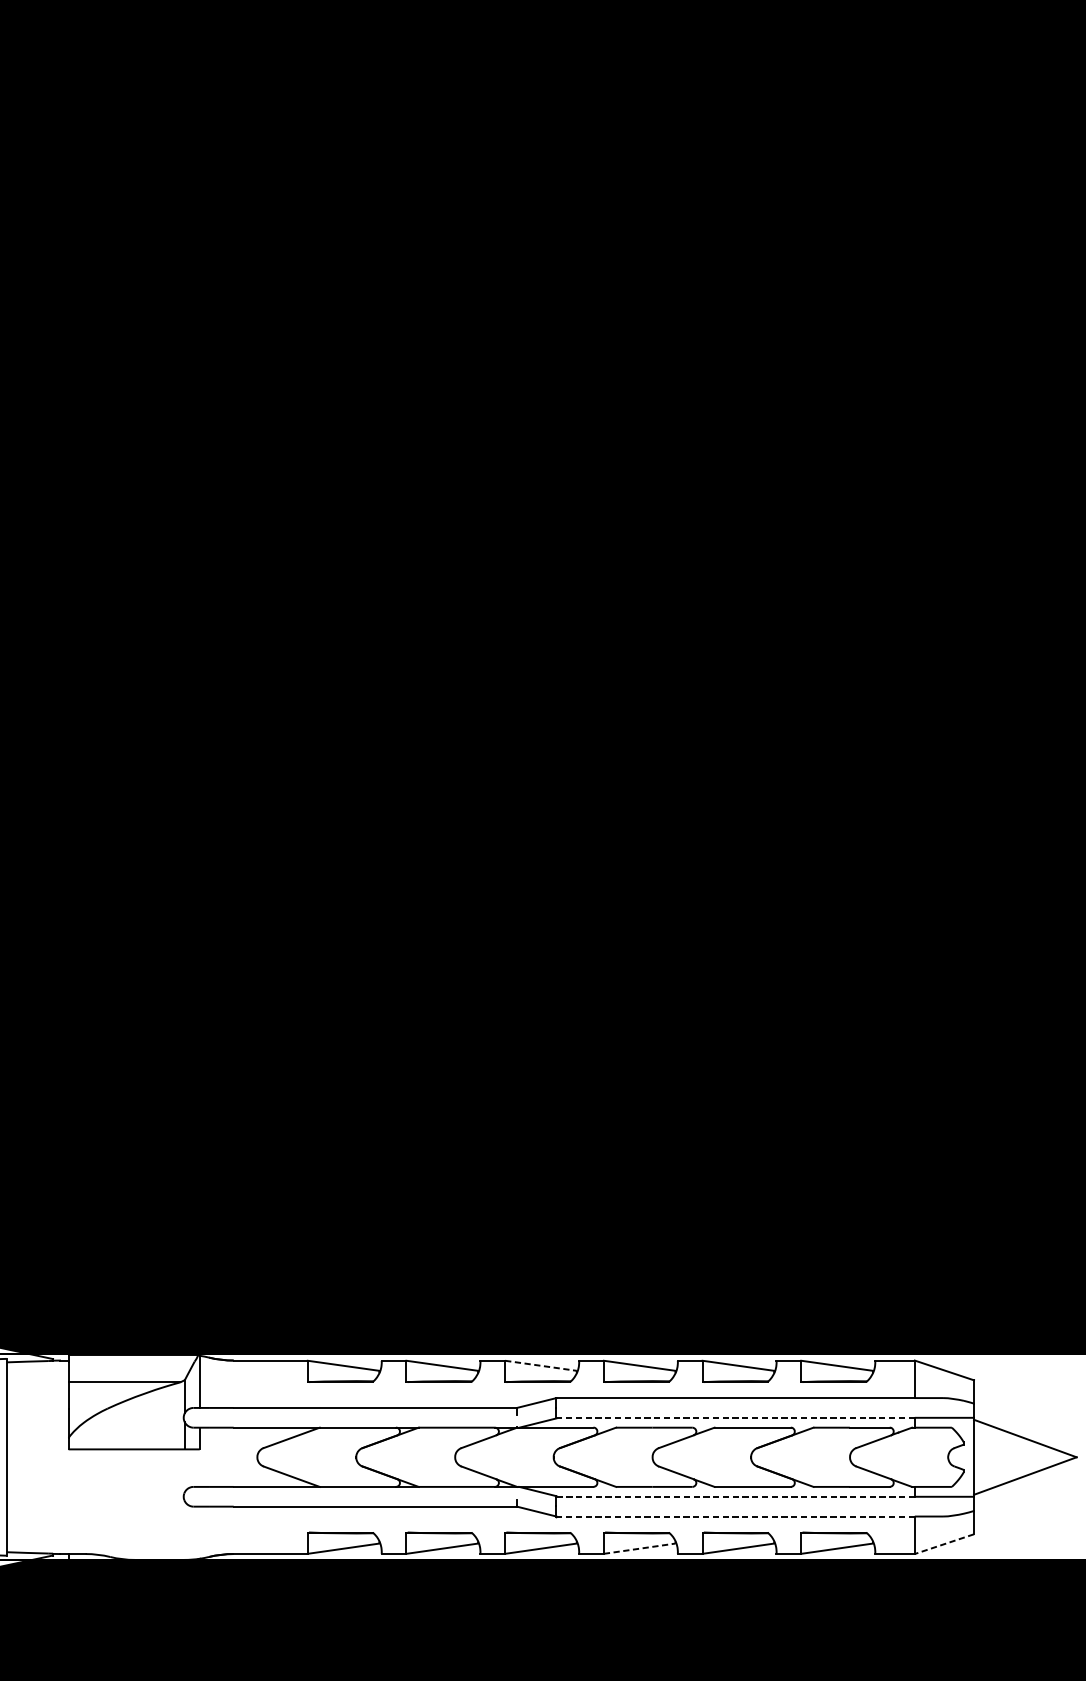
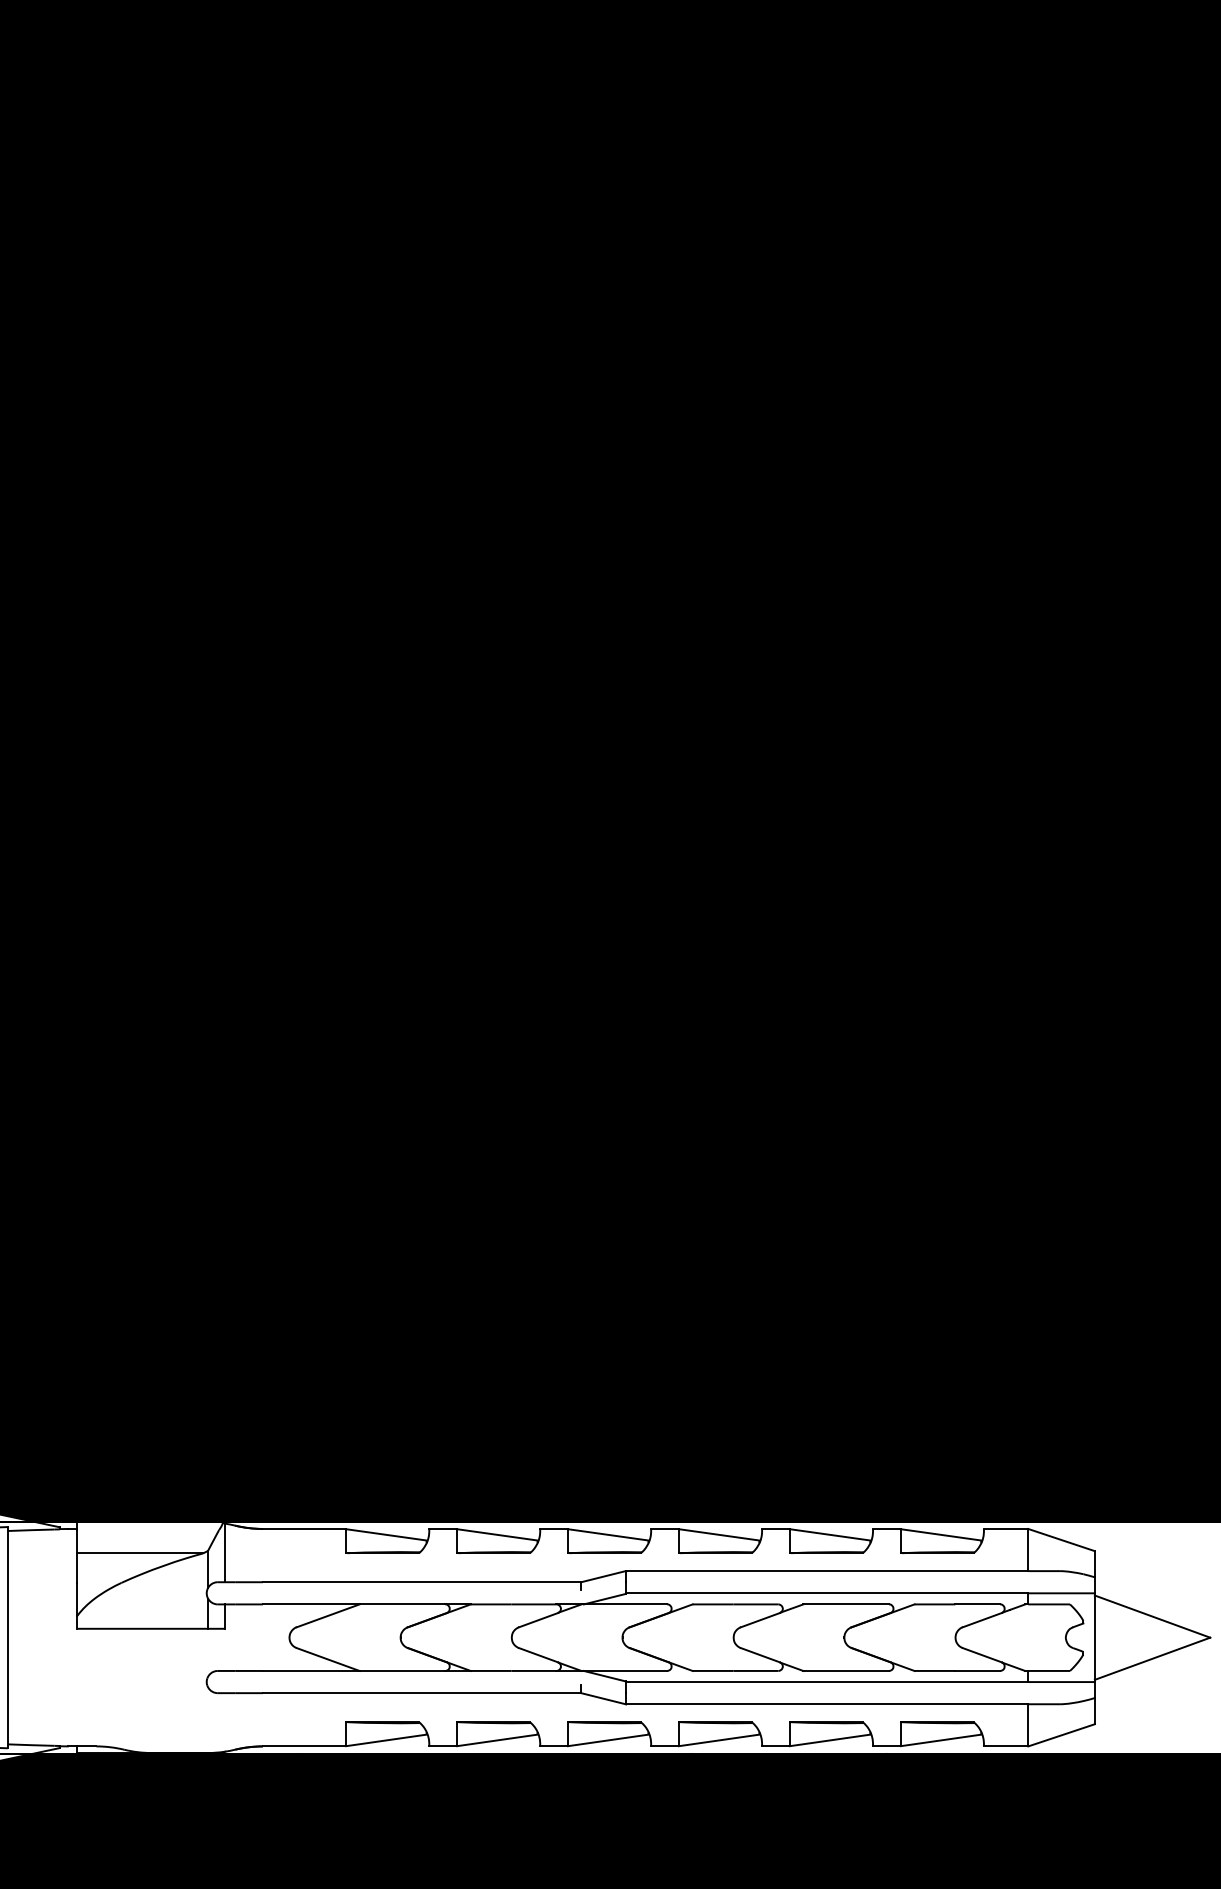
line: (541, 1365) -> (608, 1534), dashed -> solid
line: (735, 1417) -> (826, 1593), dashed -> solid
line: (736, 1497) -> (827, 1682), dashed -> solid
line: (735, 1516) -> (826, 1704), dashed -> solid
line: (944, 1544) -> (1061, 1735), dashed -> solid
line: (639, 1548) -> (719, 1740), dashed -> solid

